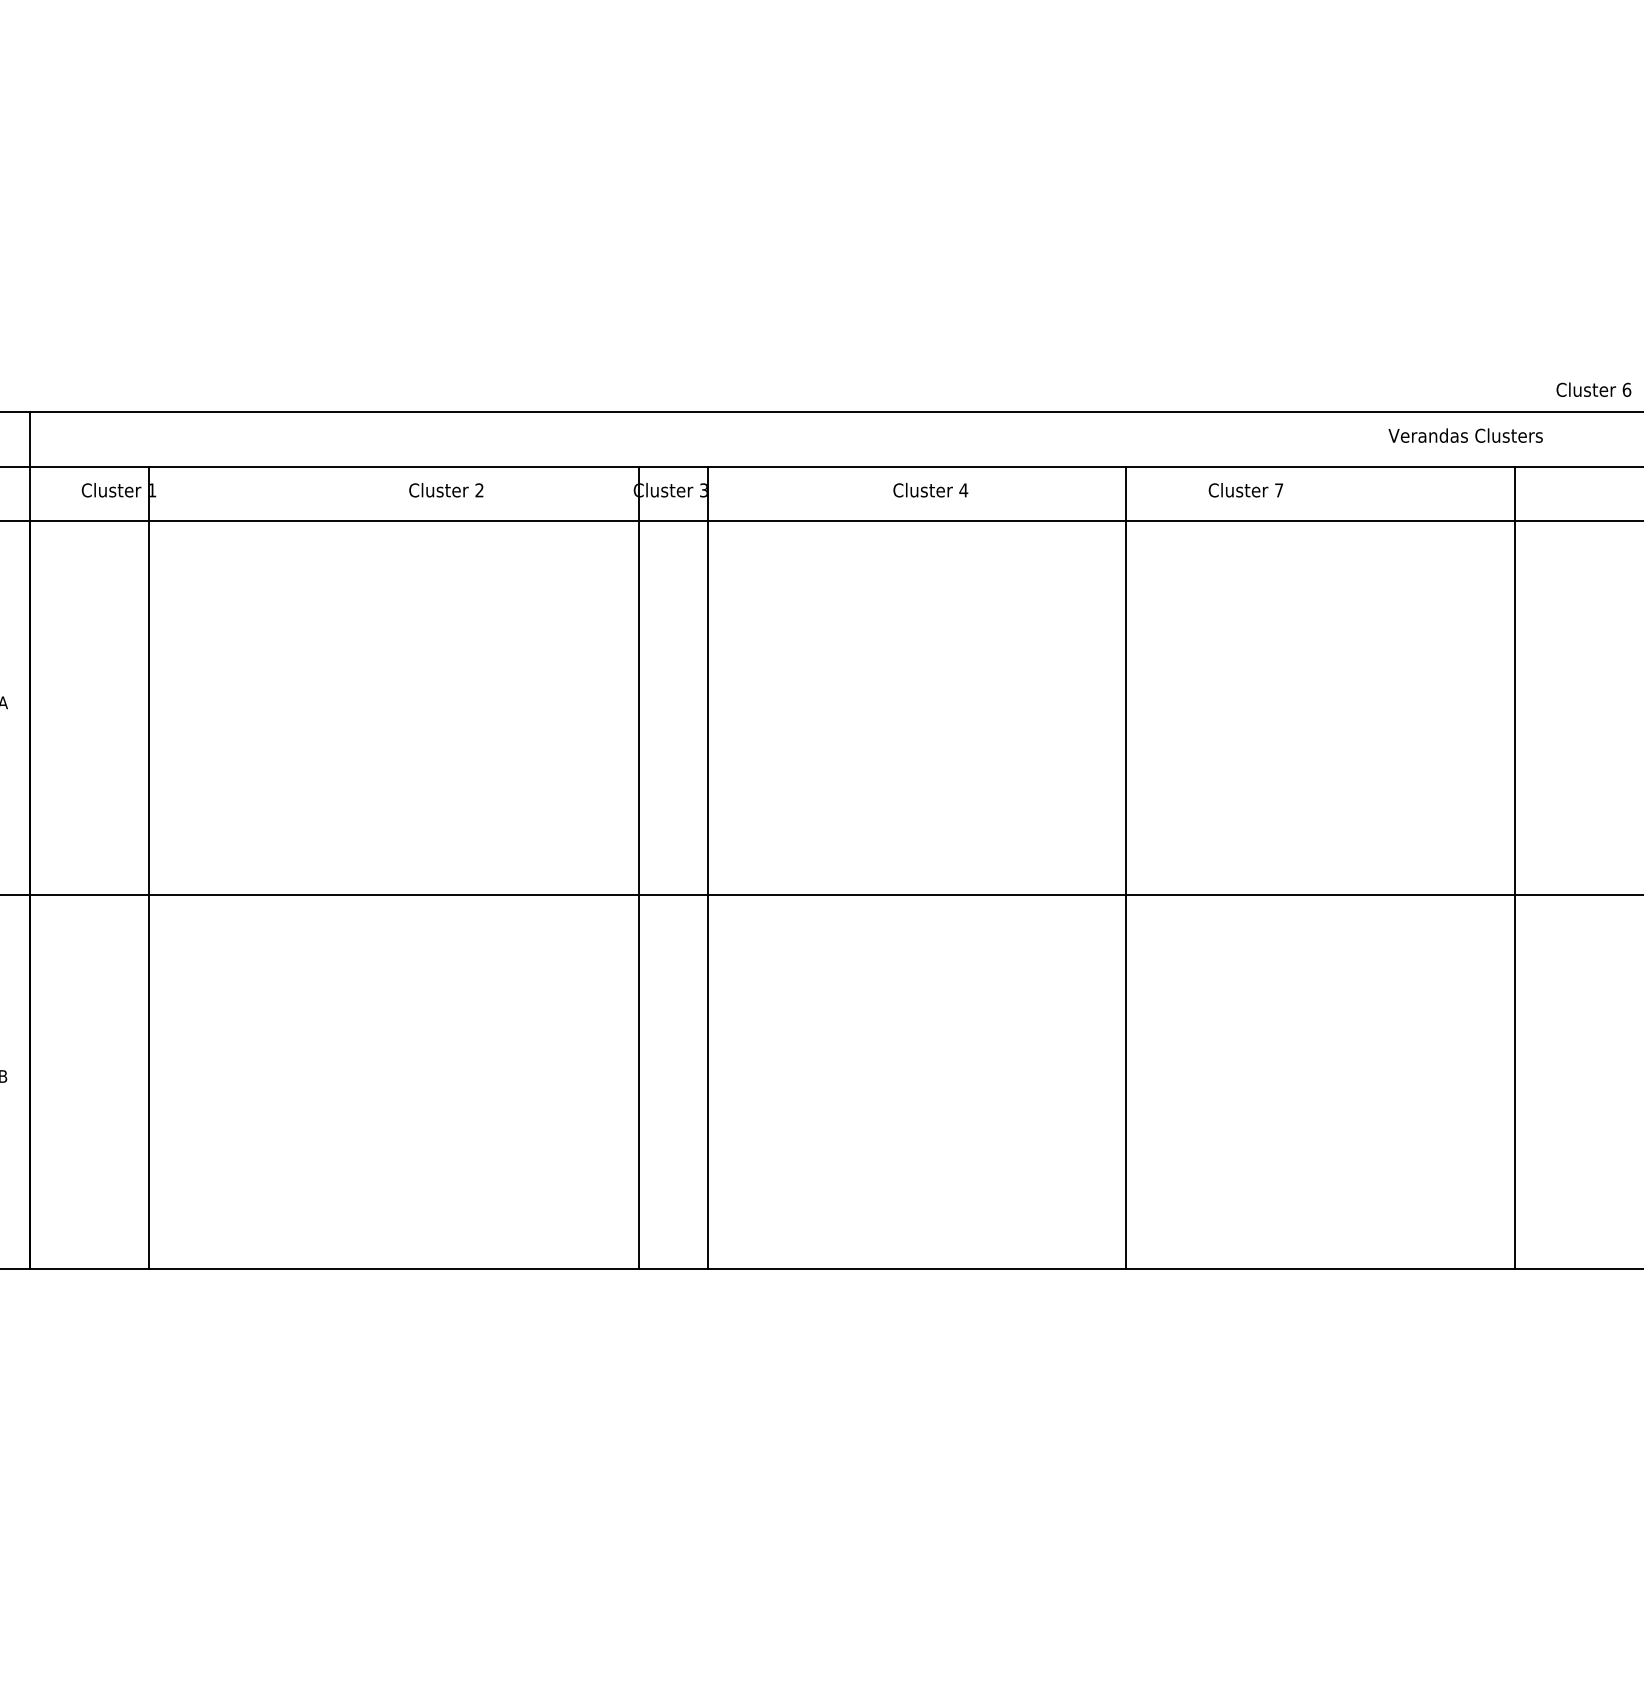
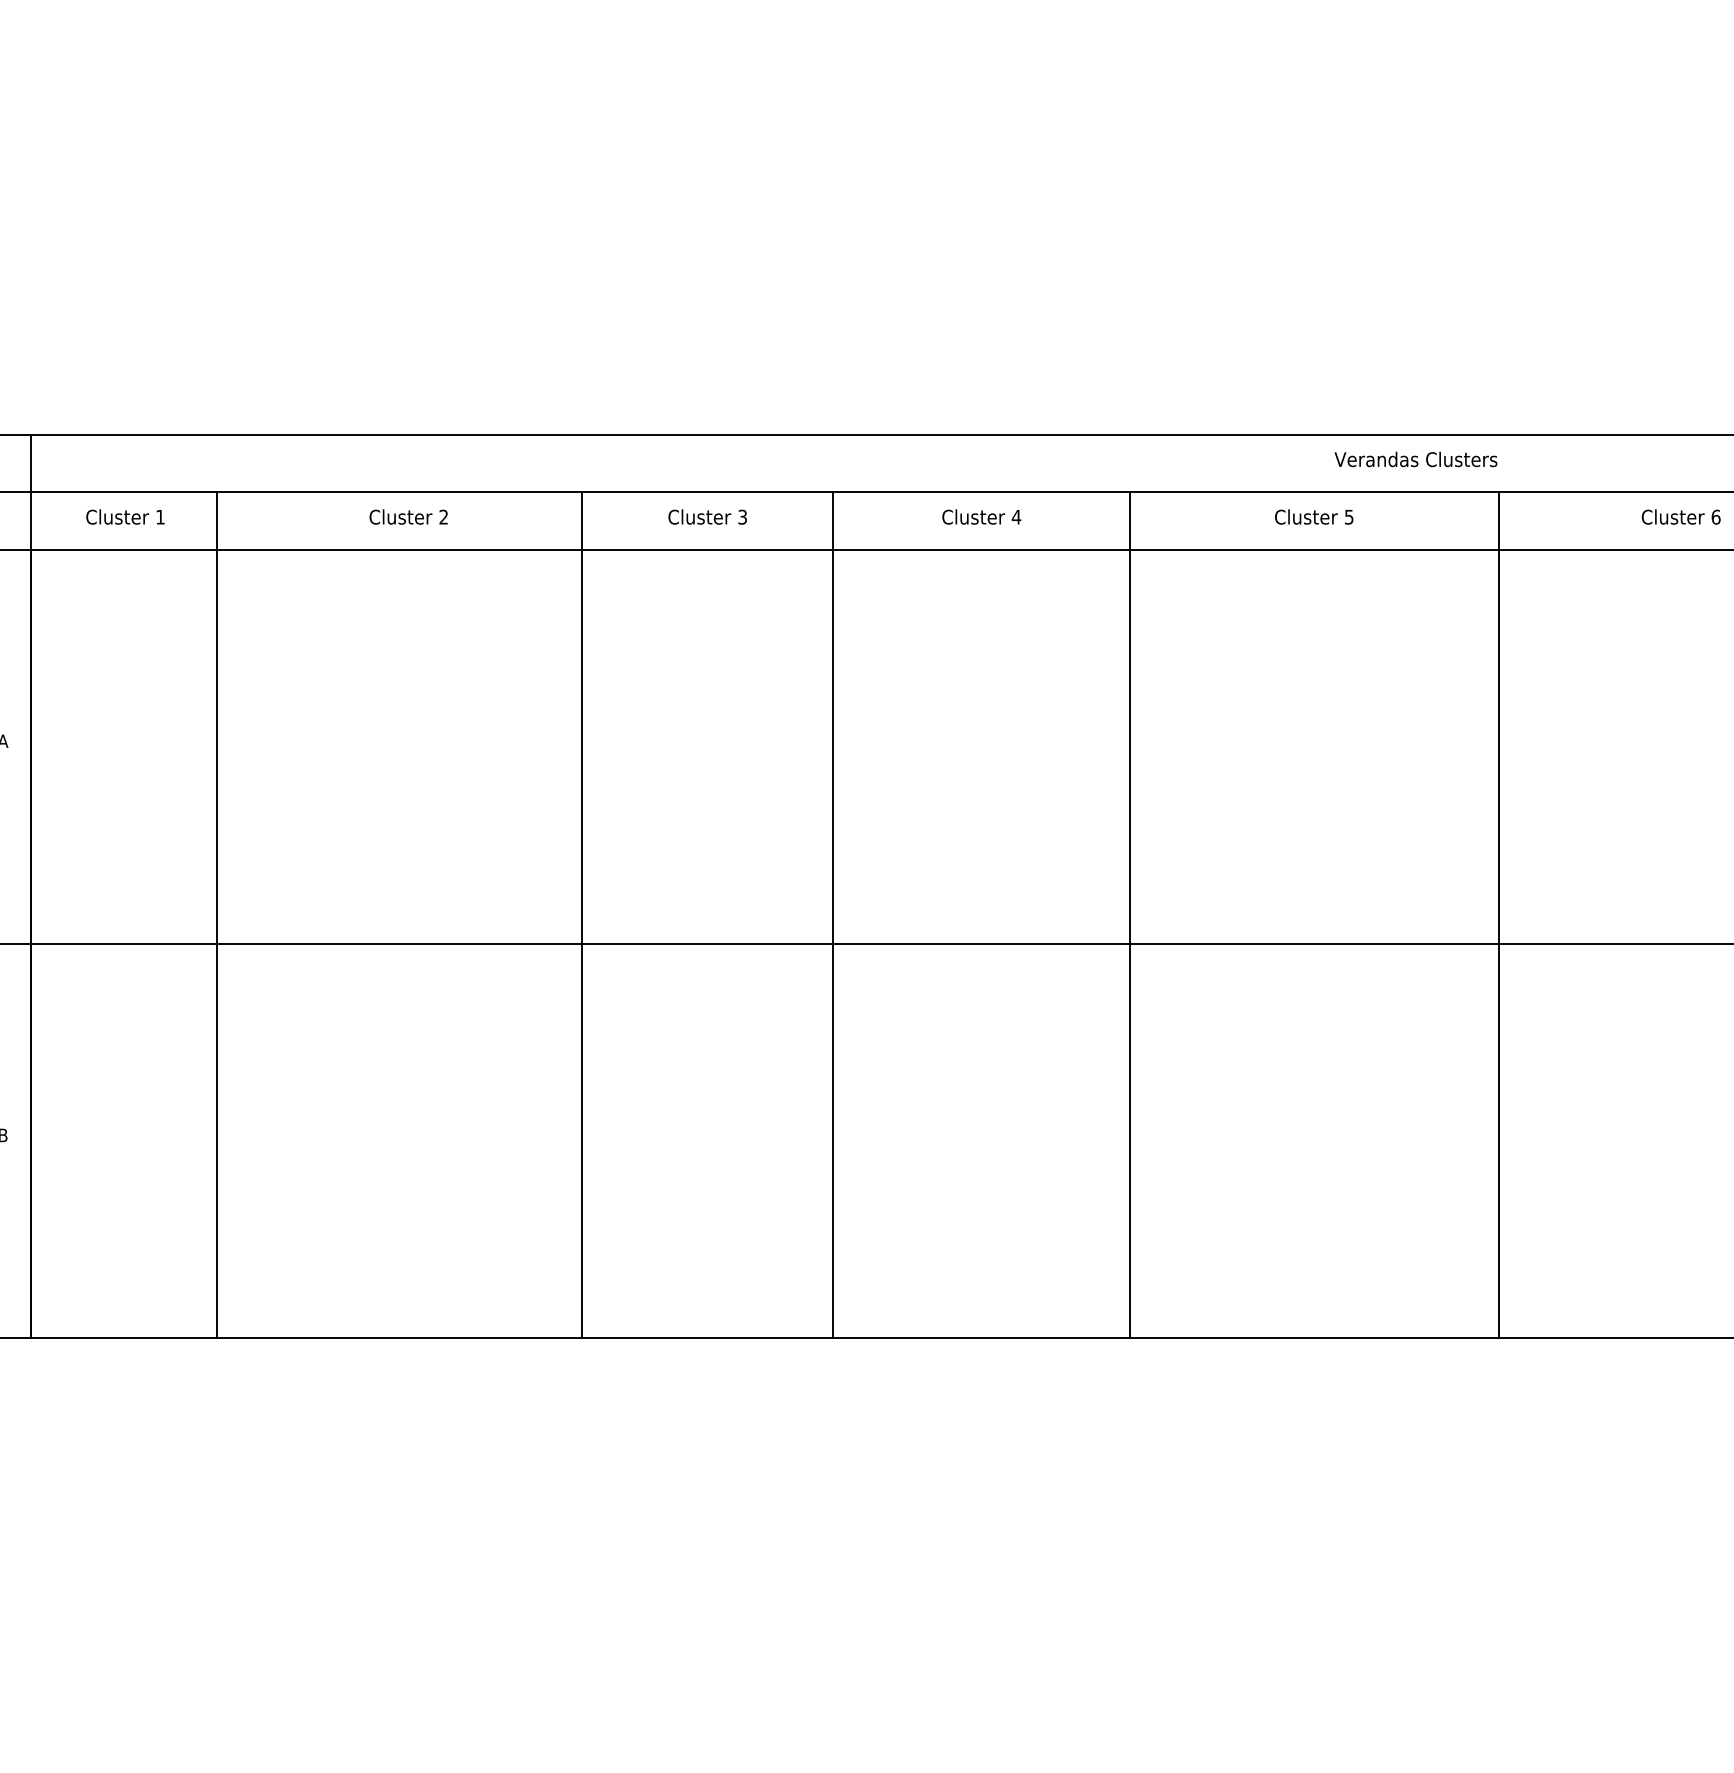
text: (1593, 389) -> (1680, 516), moved
text: (1465, 435) -> (1415, 459), moved
text: (446, 489) -> (408, 516), moved
text: (1279, 490) -> (1349, 517), 7 -> 5
line: (149, 867) -> (217, 915), moved
line: (639, 867) -> (582, 915), moved
line: (707, 867) -> (833, 915), moved
line: (1125, 867) -> (1130, 915), moved
line: (1514, 867) -> (1498, 915), moved

